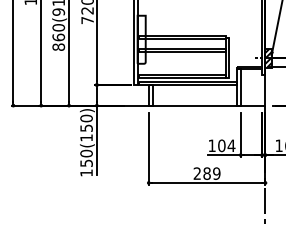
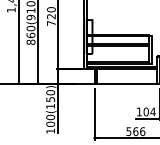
text: (86, 163) -> (50, 124), 150(150) -> 100(150)
text: (206, 173) -> (135, 131), 289 -> 566

